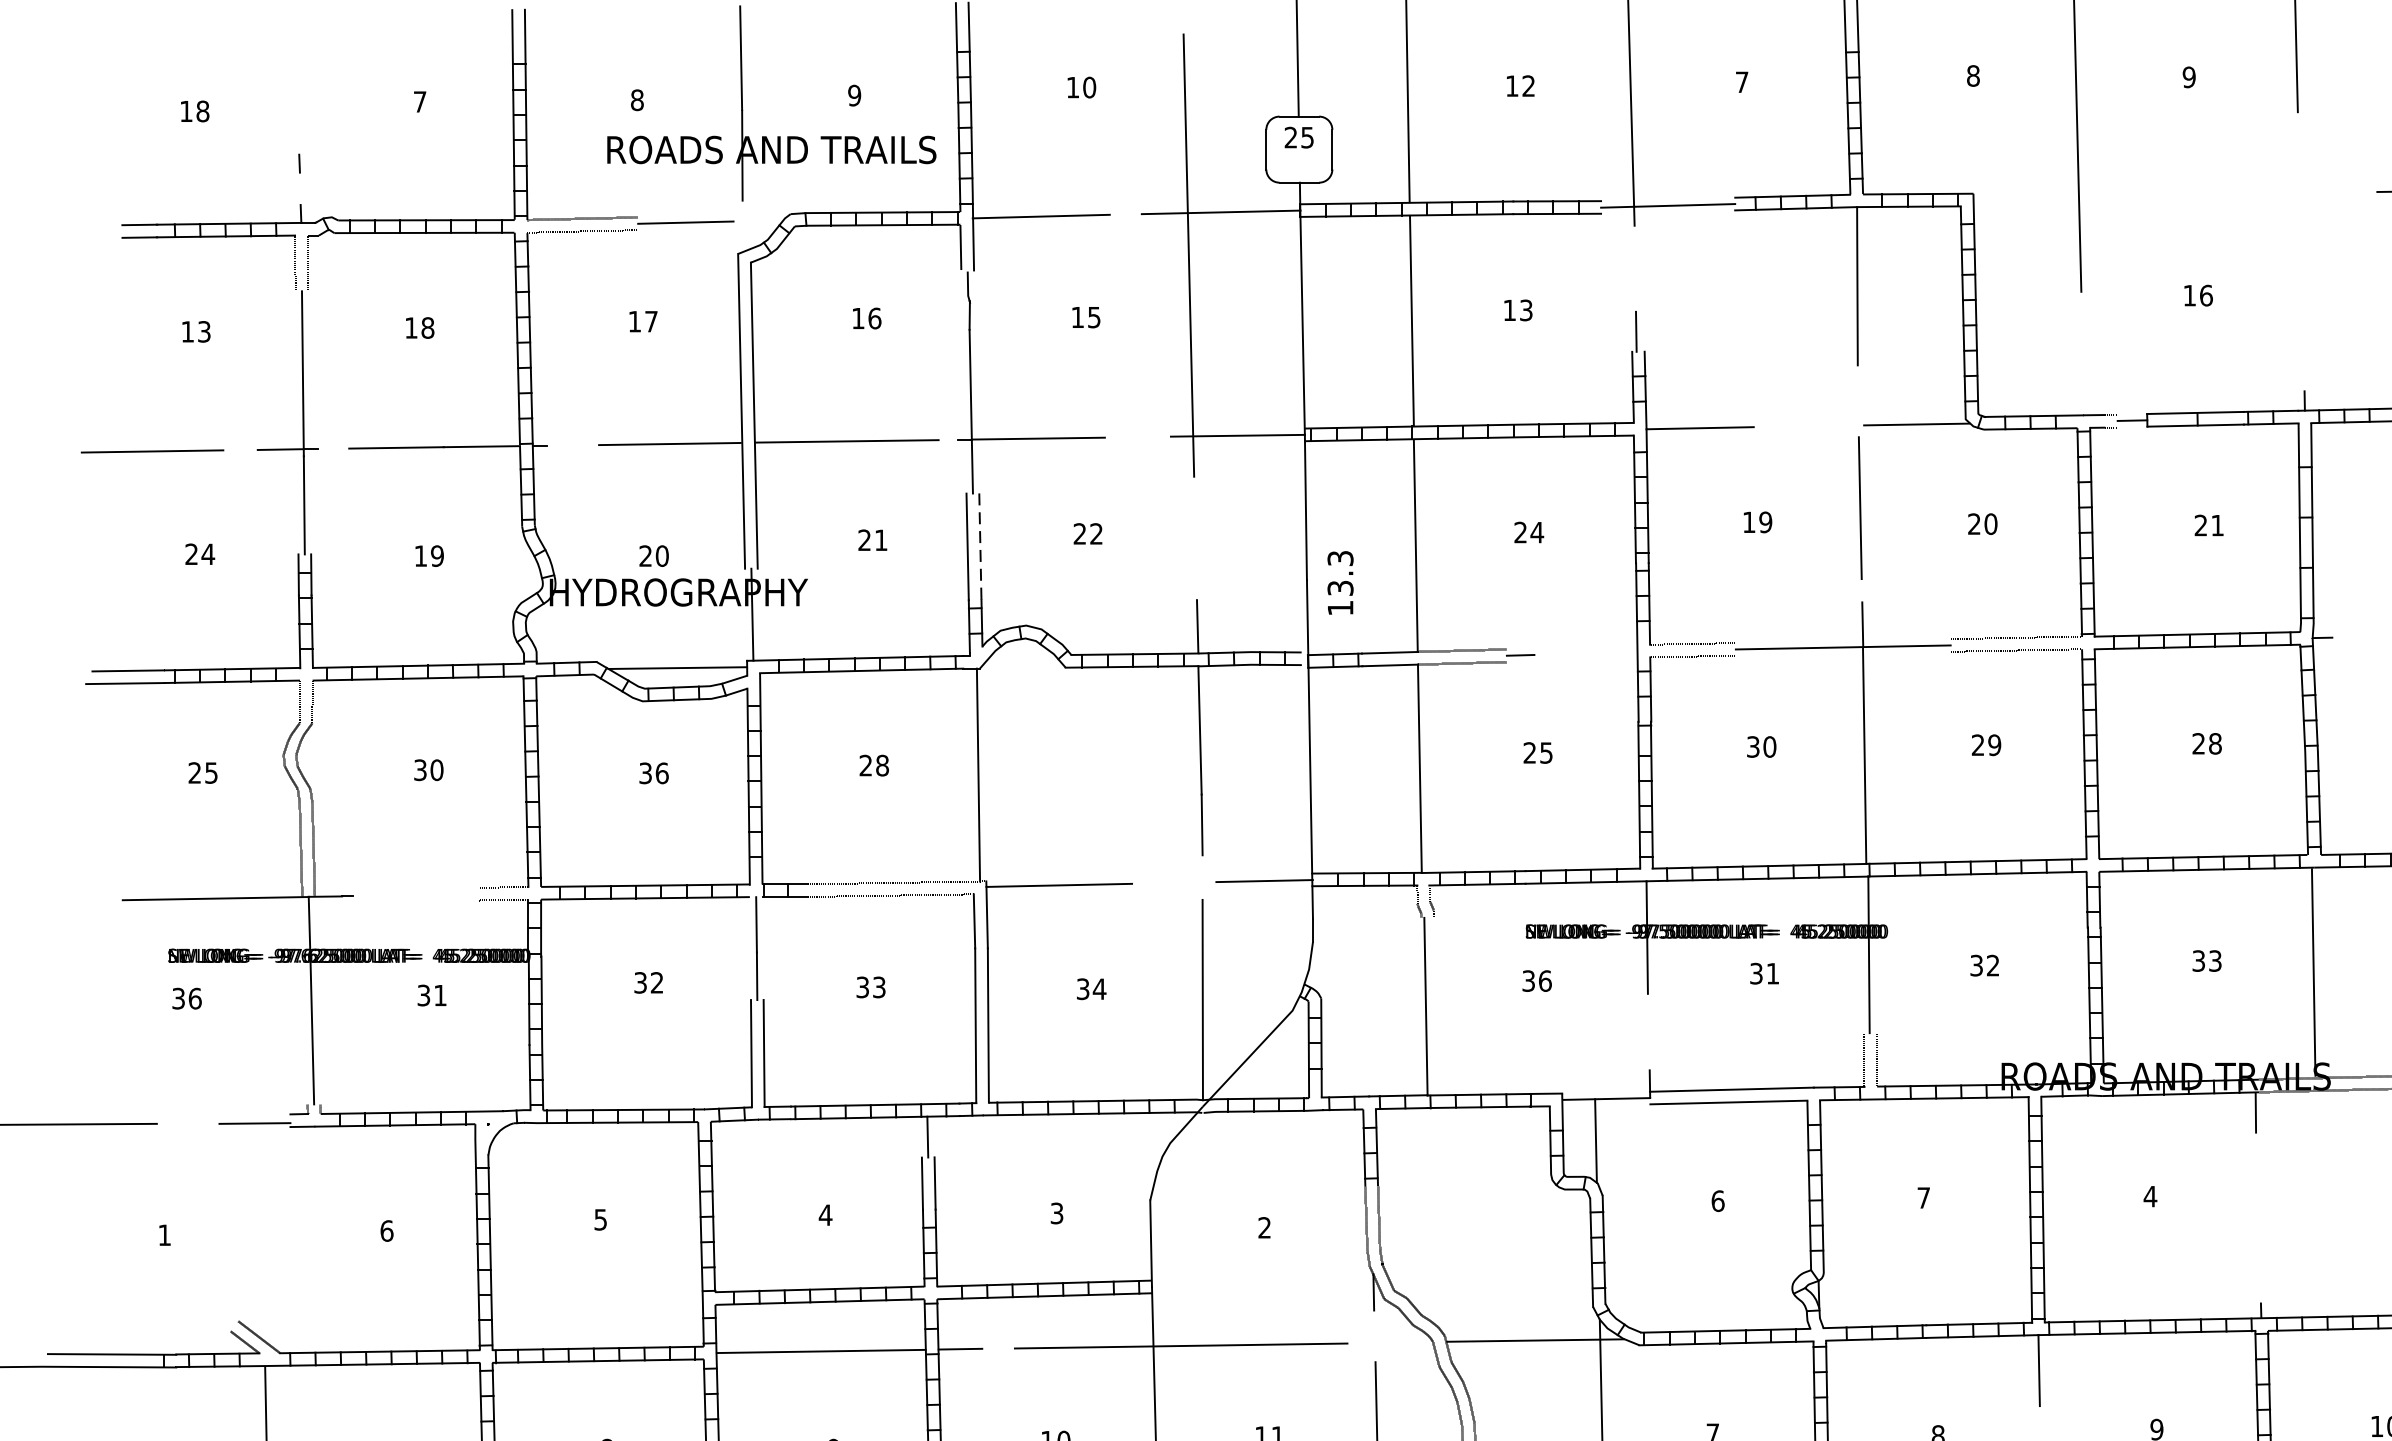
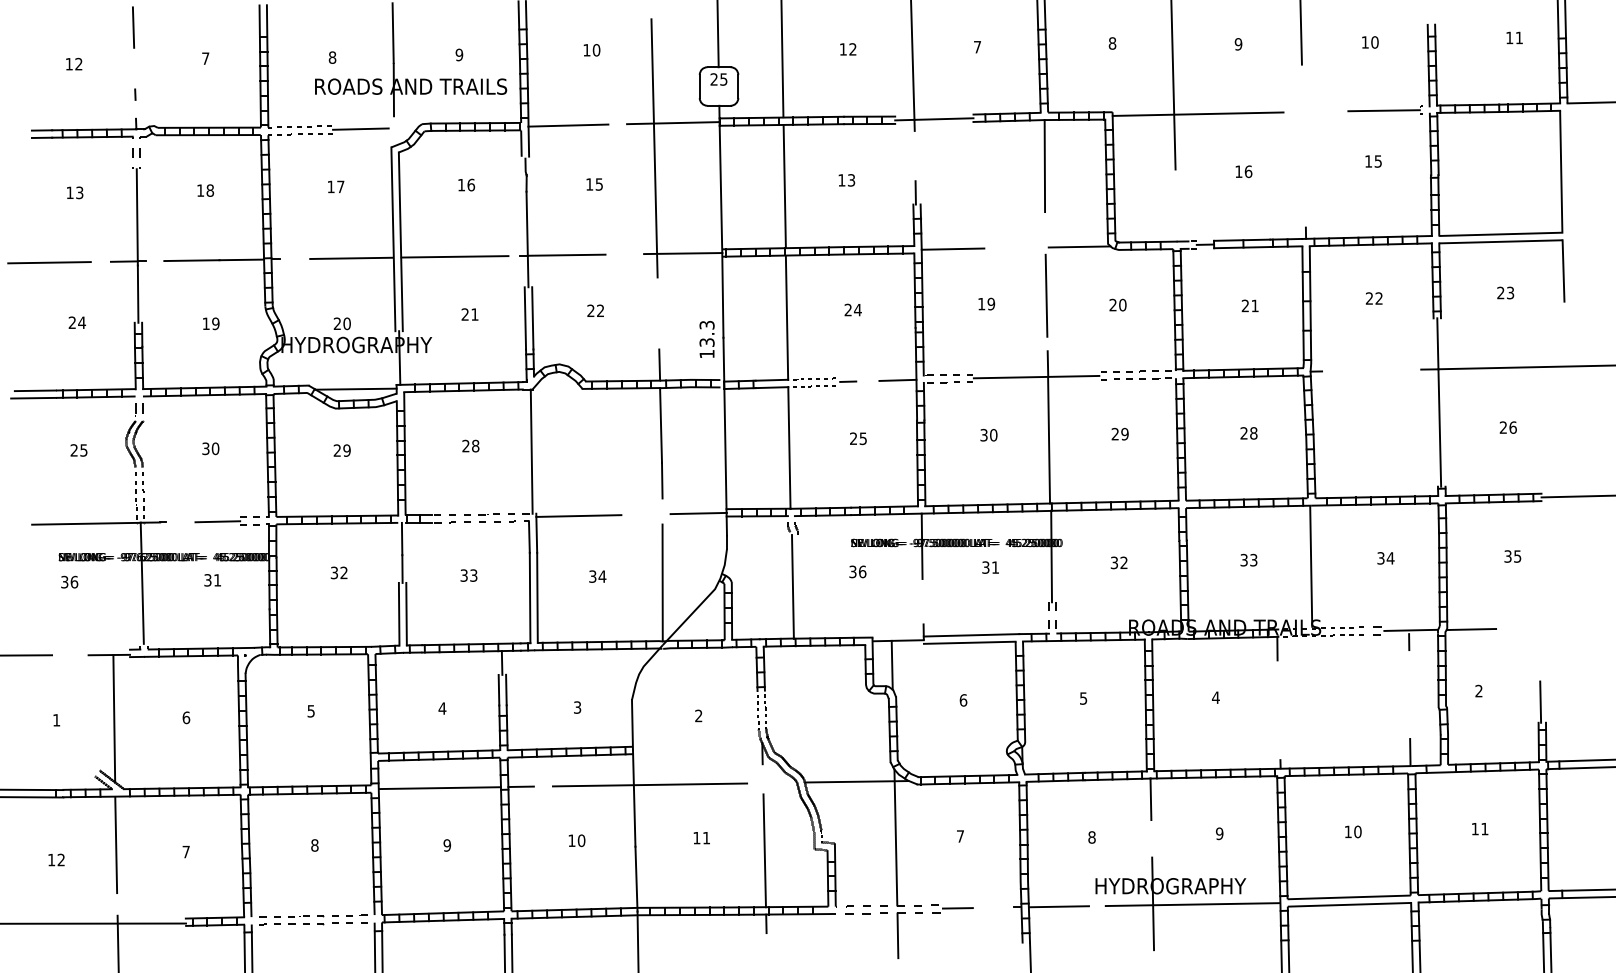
line: (296, 48) -> (133, 27), added
text: (202, 111) -> (78, 64), 18 -> 12
line: (2118, 195) -> (1197, 113), added
line: (979, 547) -> (532, 318), dashed -> solid
text: (1339, 582) -> (706, 339), moved
line: (1605, 651) -> (897, 379), added
text: (652, 773) -> (341, 450), 36 -> 29
line: (440, 894) -> (217, 521), added
text: (1923, 1197) -> (1083, 698), 7 -> 5
line: (263, 1232) -> (114, 718), added

